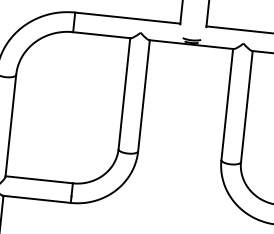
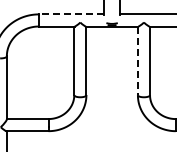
line: (127, 18) -> (71, 14), solid -> dashed
line: (226, 105) -> (137, 61), solid -> dashed

